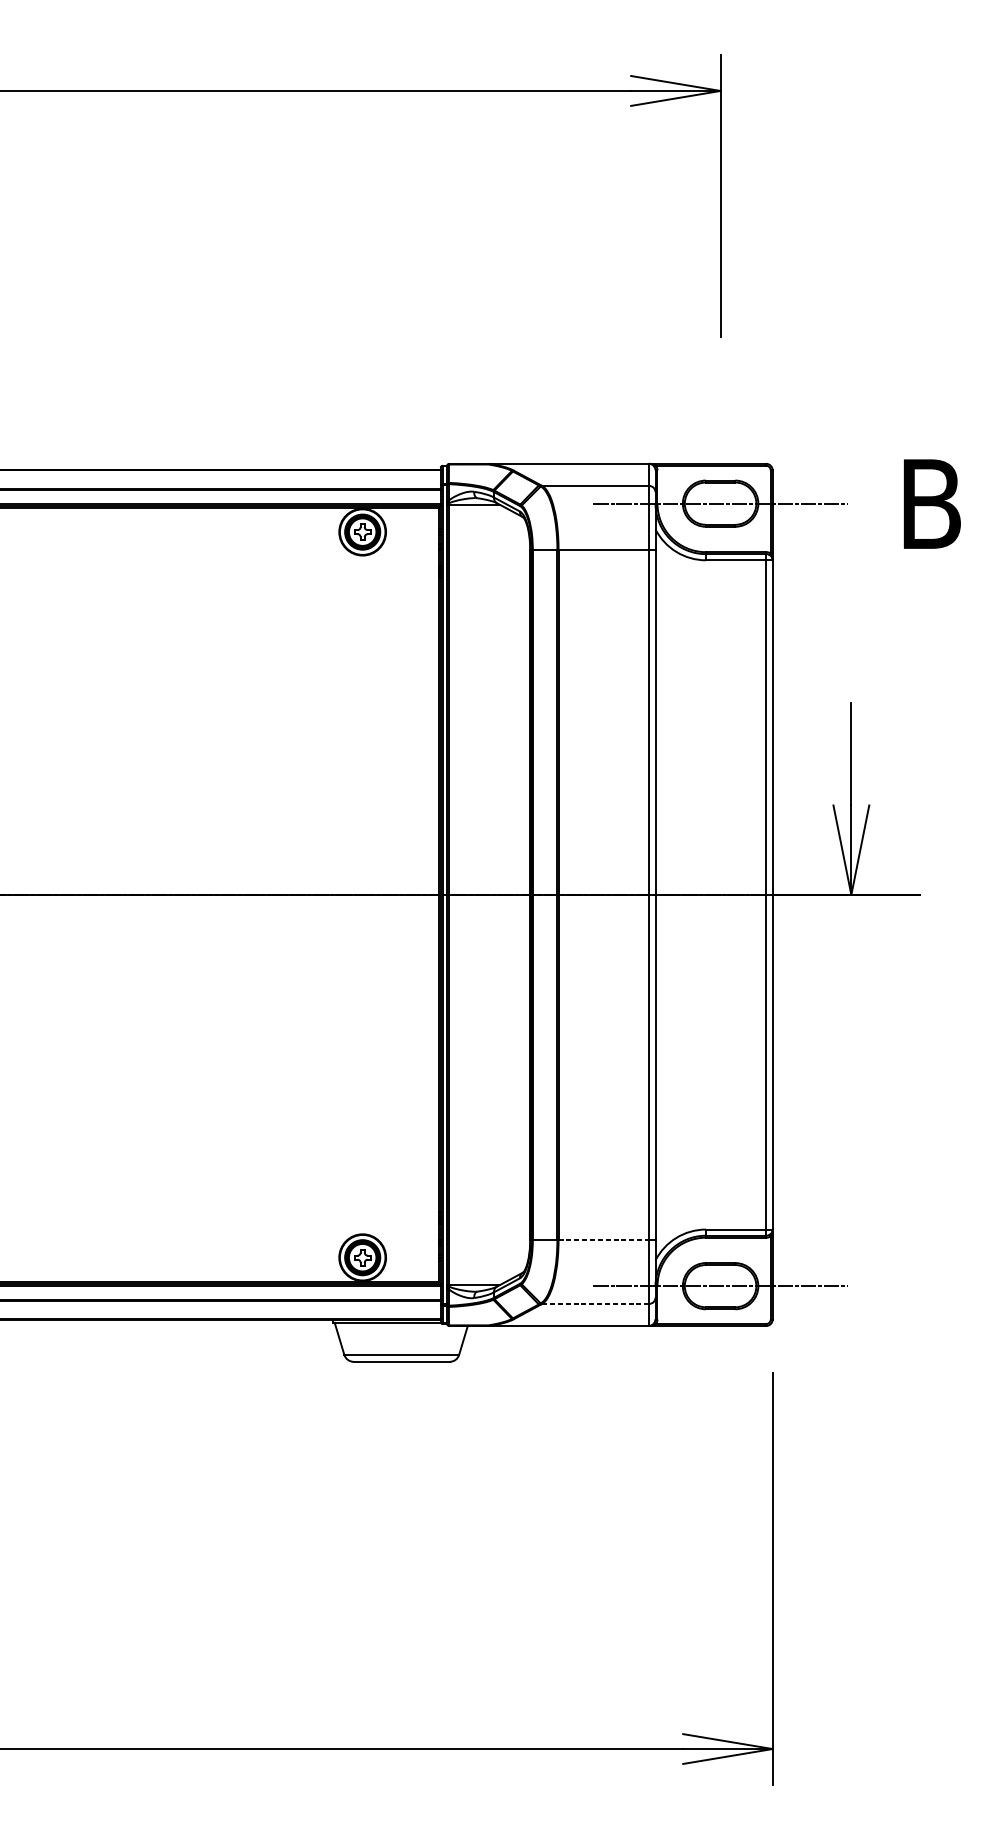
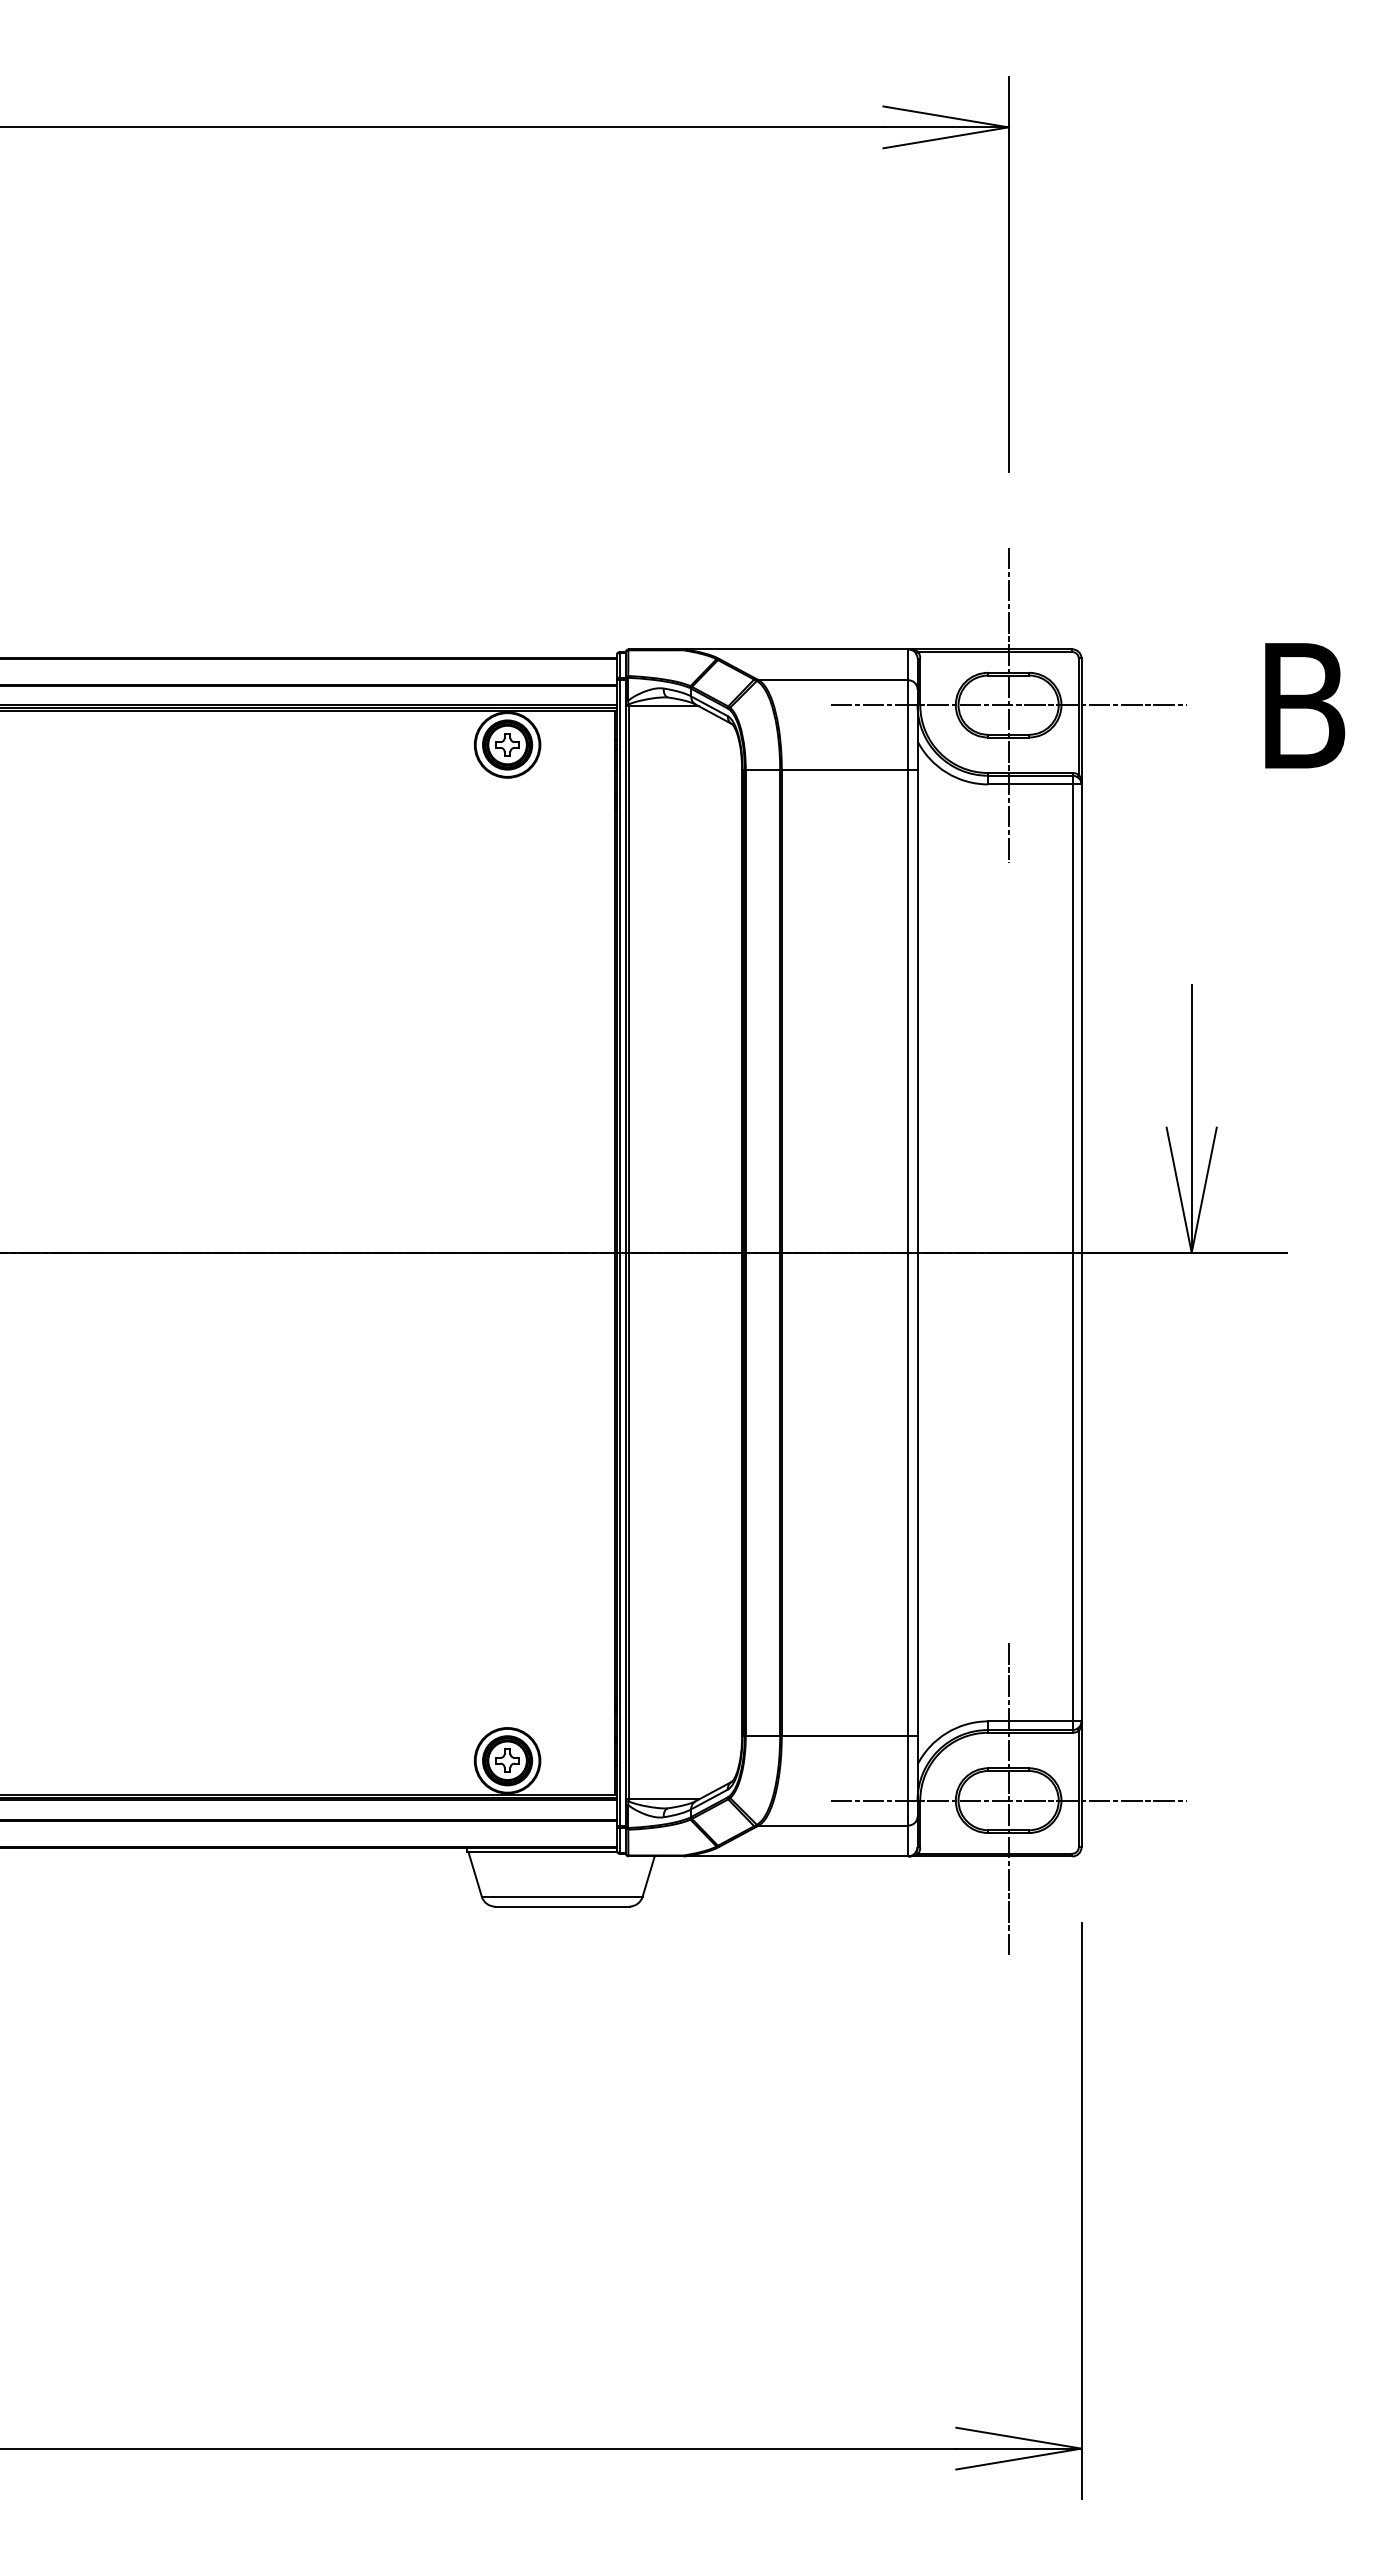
line: (720, 503) -> (1008, 704), added
line: (604, 1239) -> (845, 1735), dashed -> solid
line: (720, 1286) -> (1008, 1800), added
line: (595, 1303) -> (833, 1825), dashed -> solid

